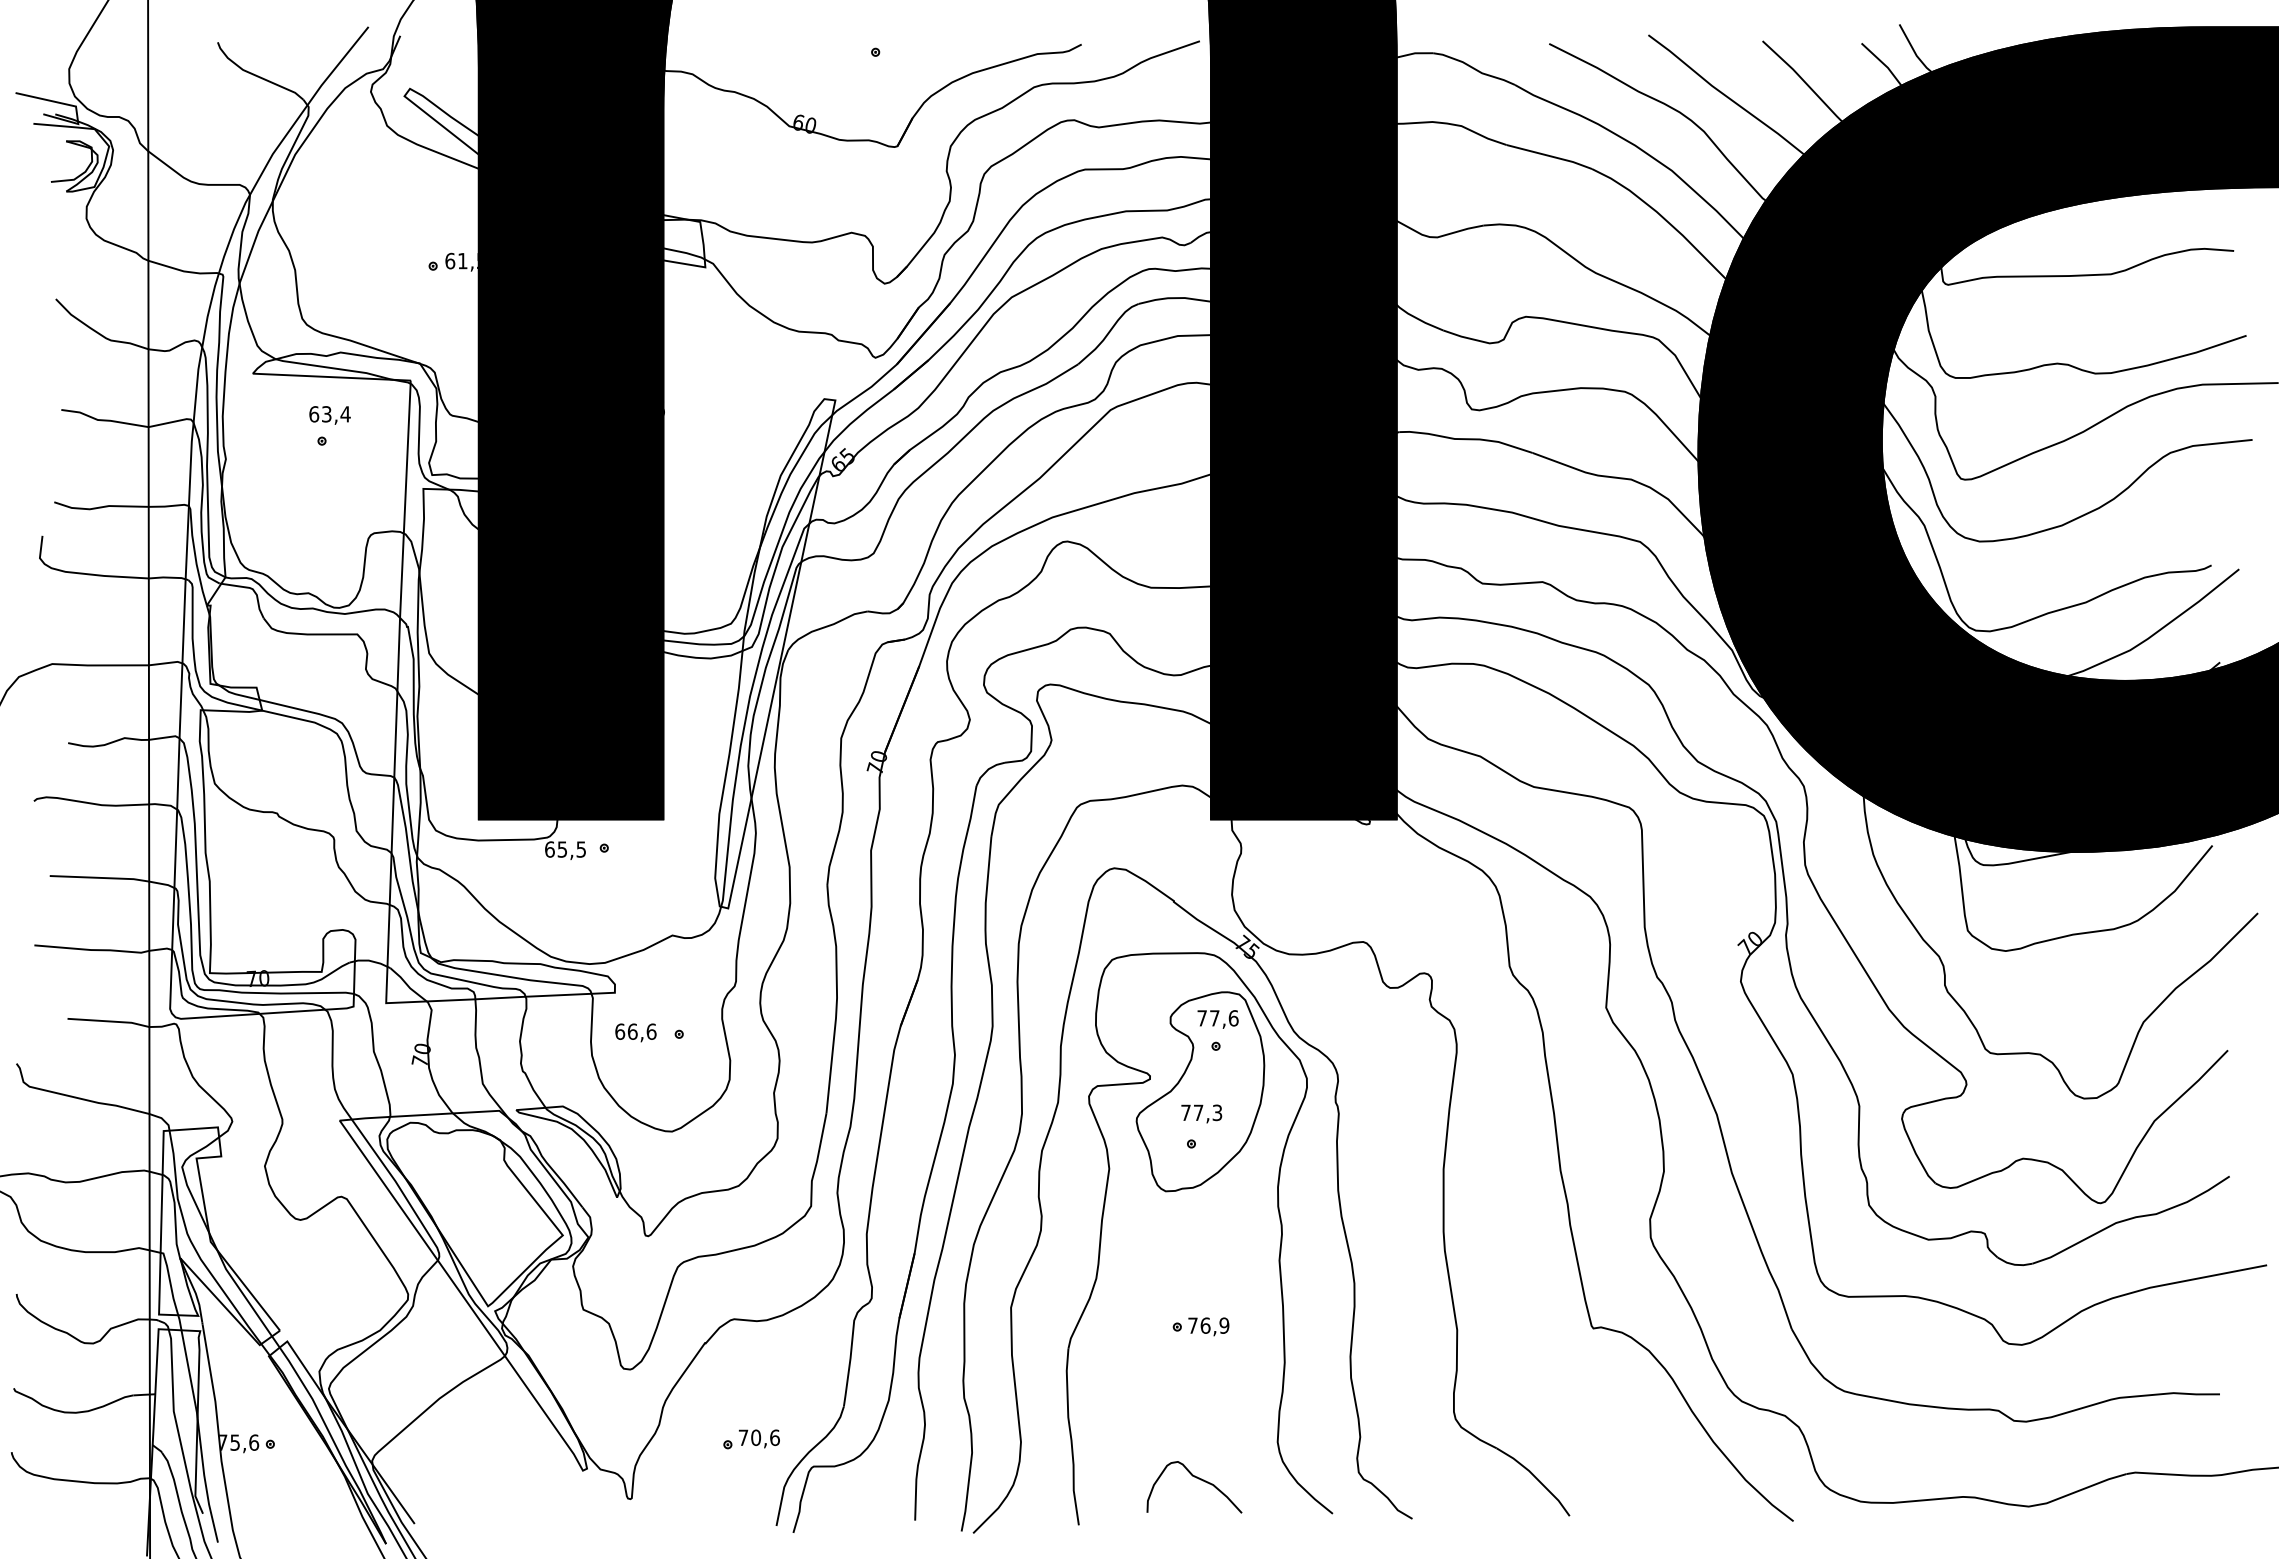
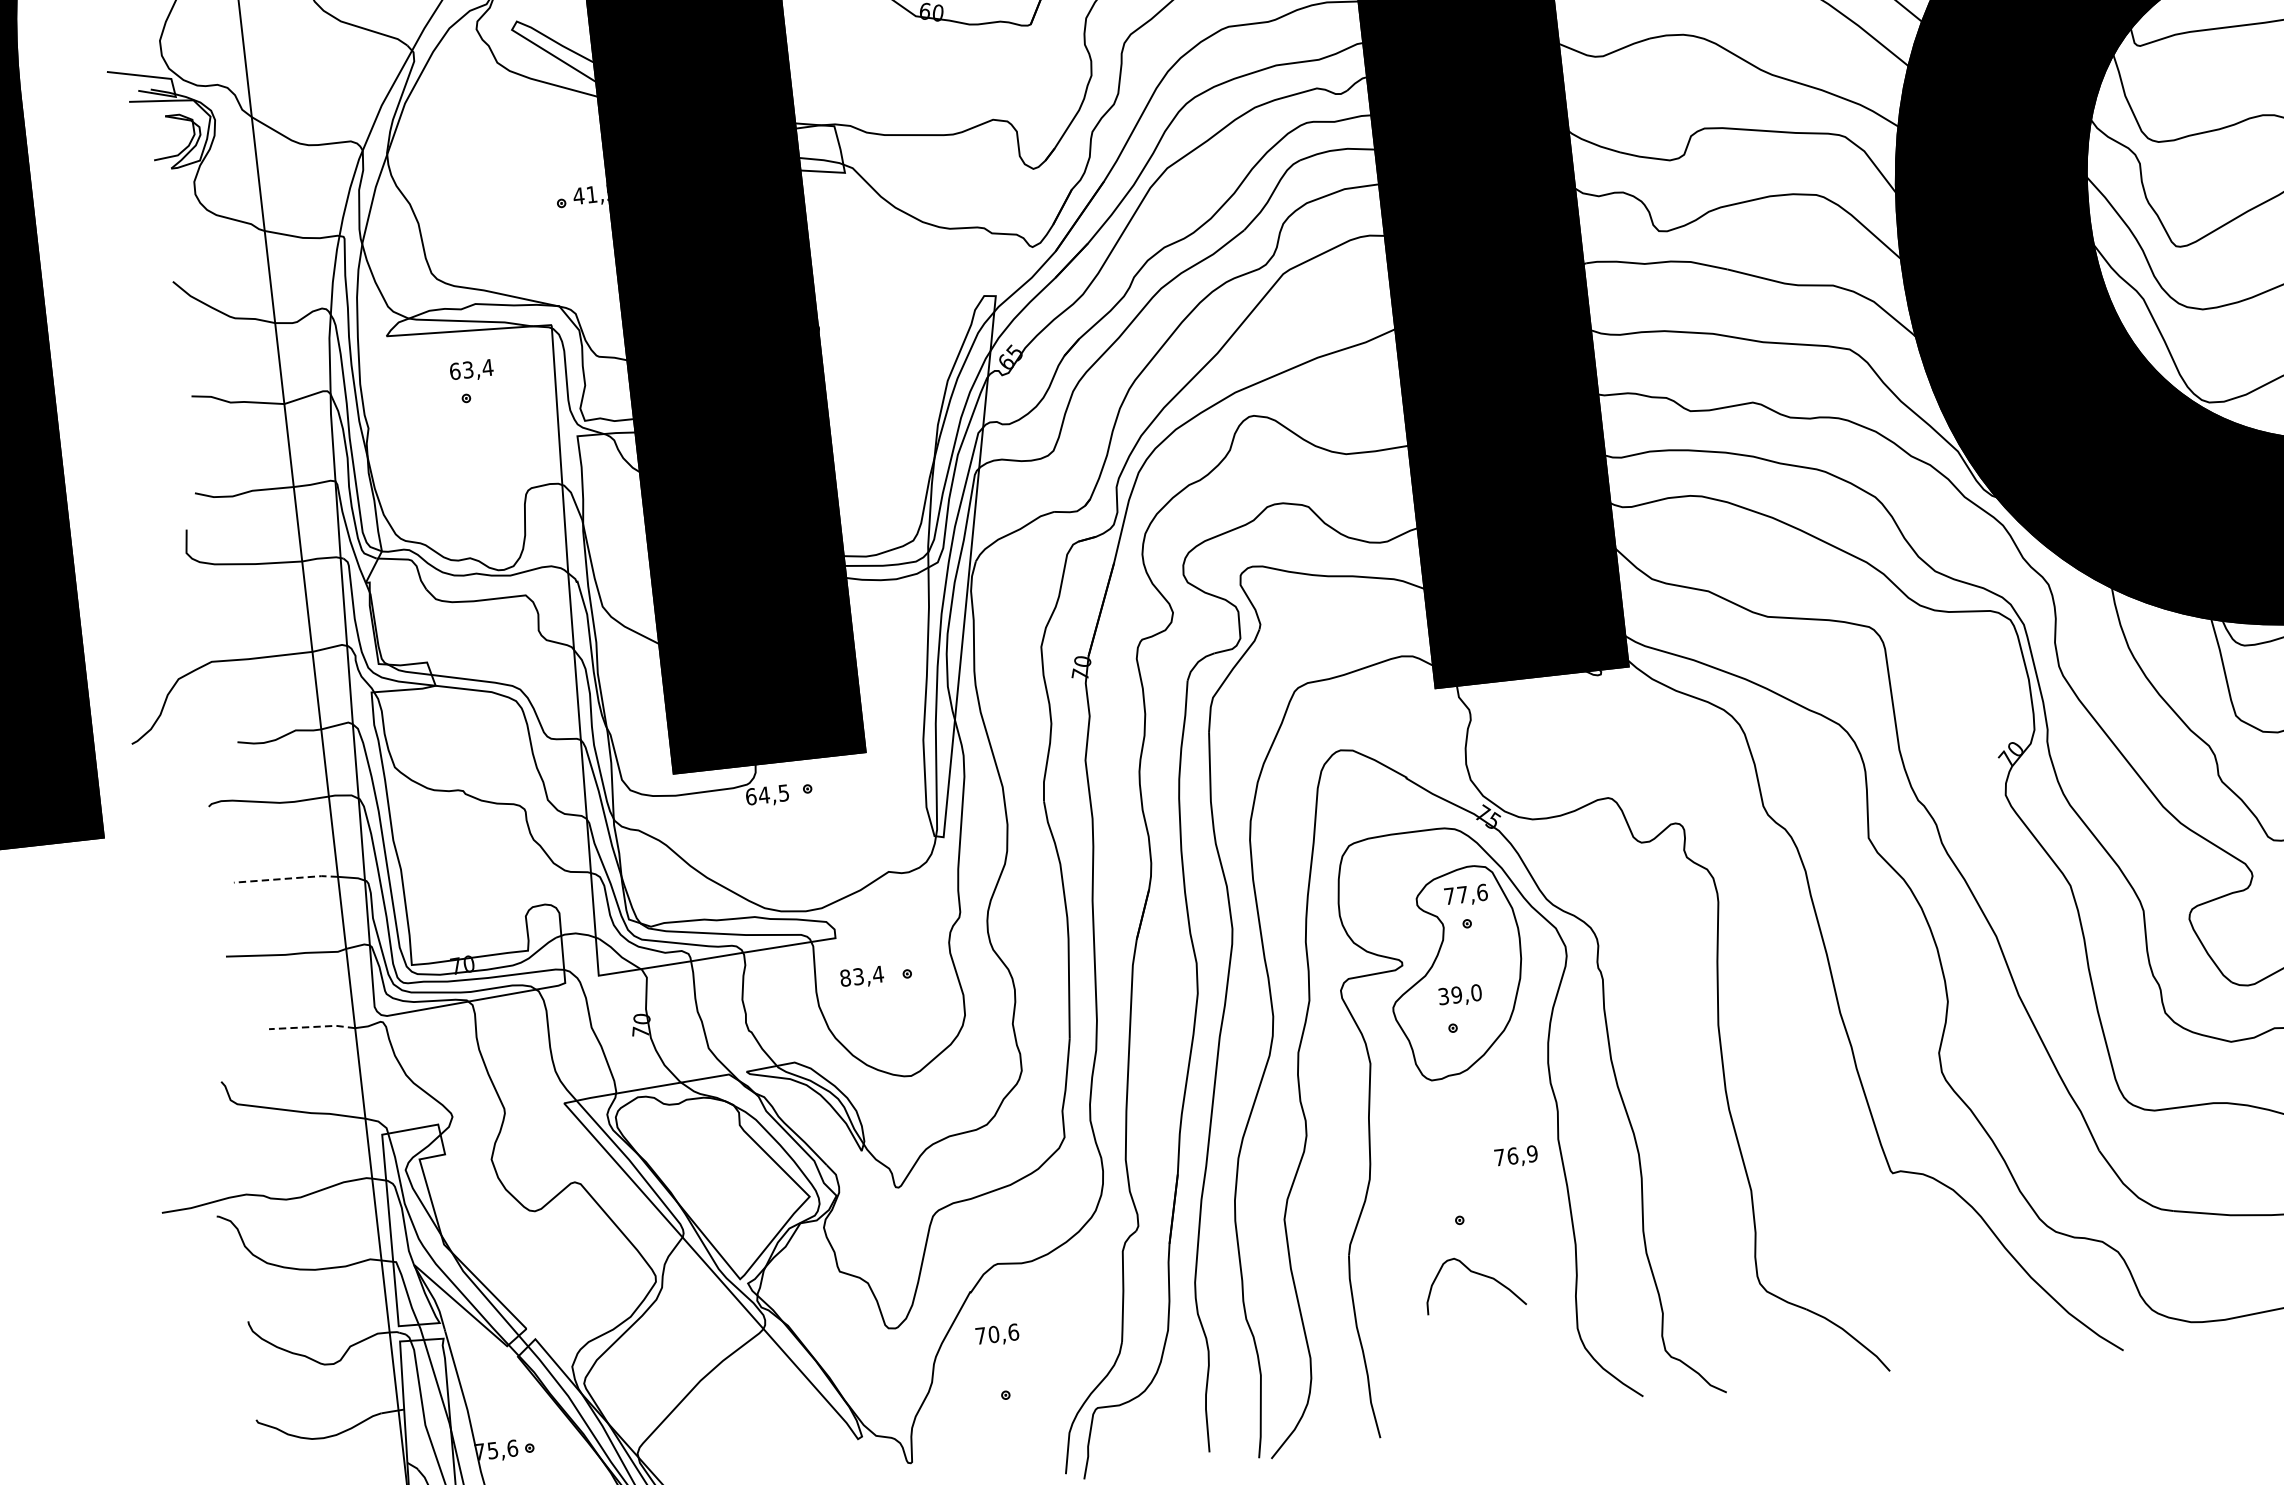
text: (450, 260) -> (579, 195), 61,5 -> 41,5
text: (562, 849) -> (764, 795), 65,5 -> 64,5
line: (100, 877) -> (286, 878), solid -> dashed
line: (108, 1021) -> (311, 1027), solid -> dashed
text: (635, 1031) -> (861, 976), 66,6 -> 83,4
text: (1201, 1112) -> (1459, 994), 77,3 -> 39,0
text: (1208, 1326) -> (1515, 1156), moved
text: (759, 1438) -> (997, 1334), moved
curve: (1198, 1479) -> (1477, 1274), moved

